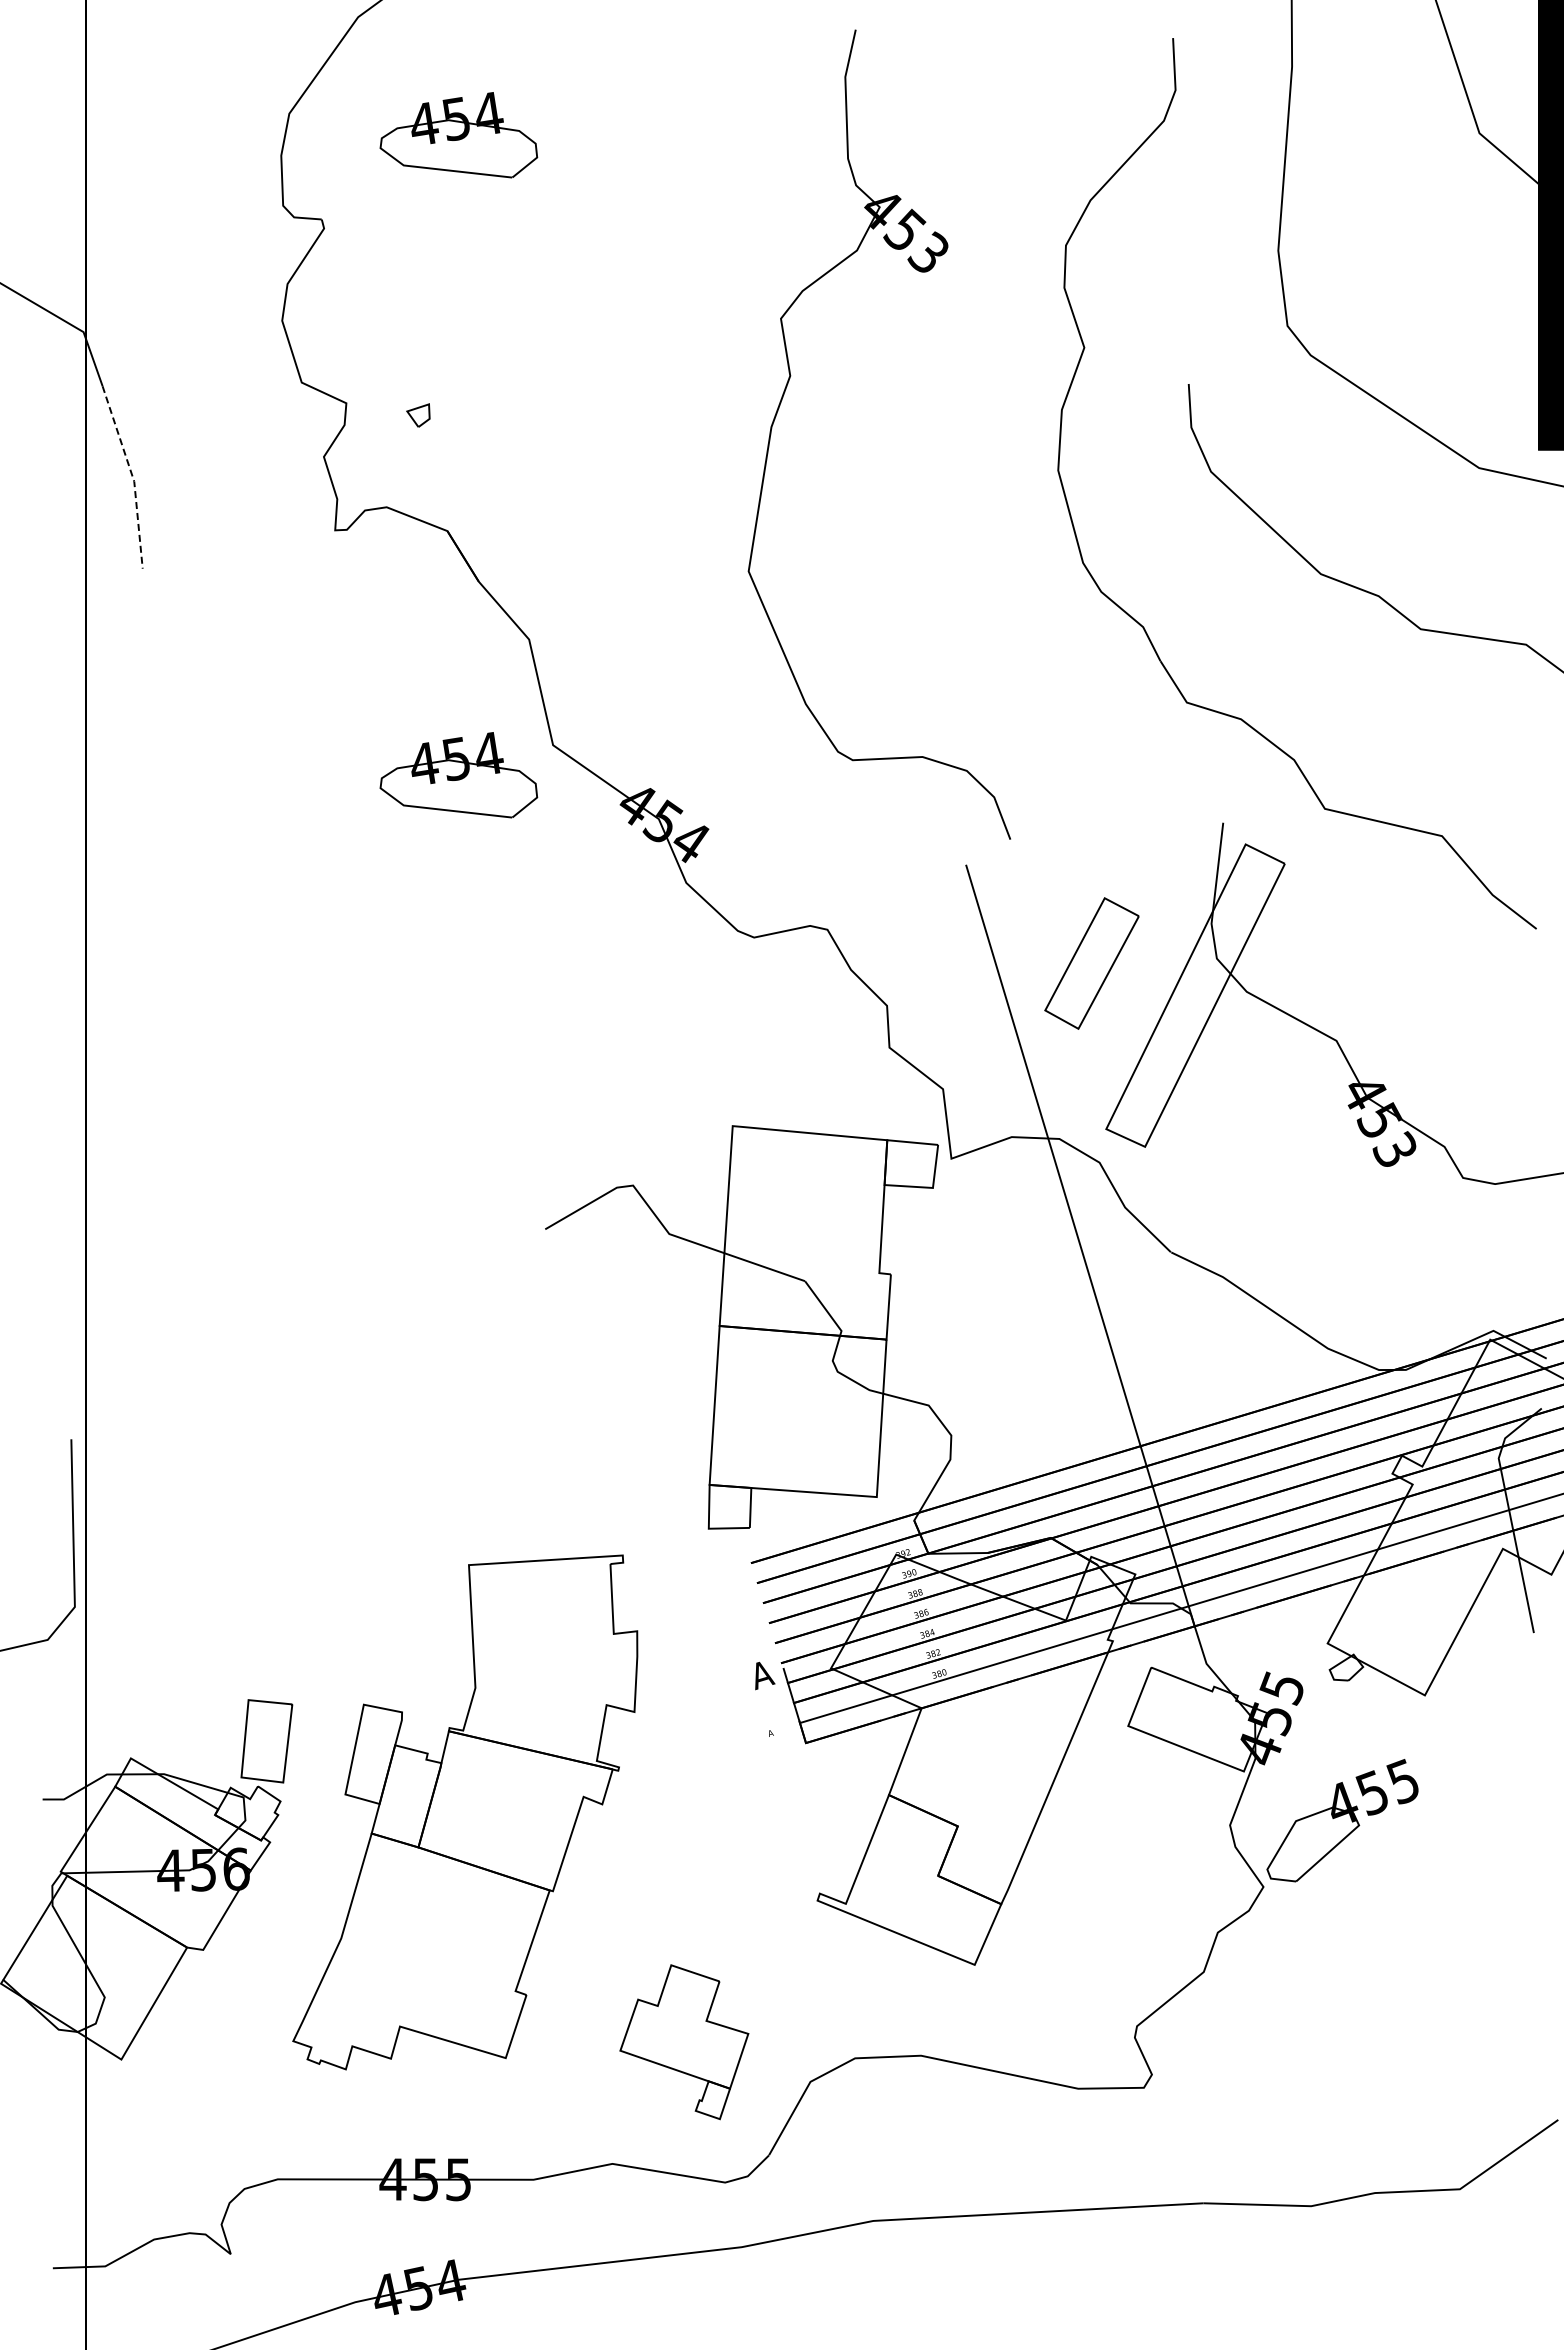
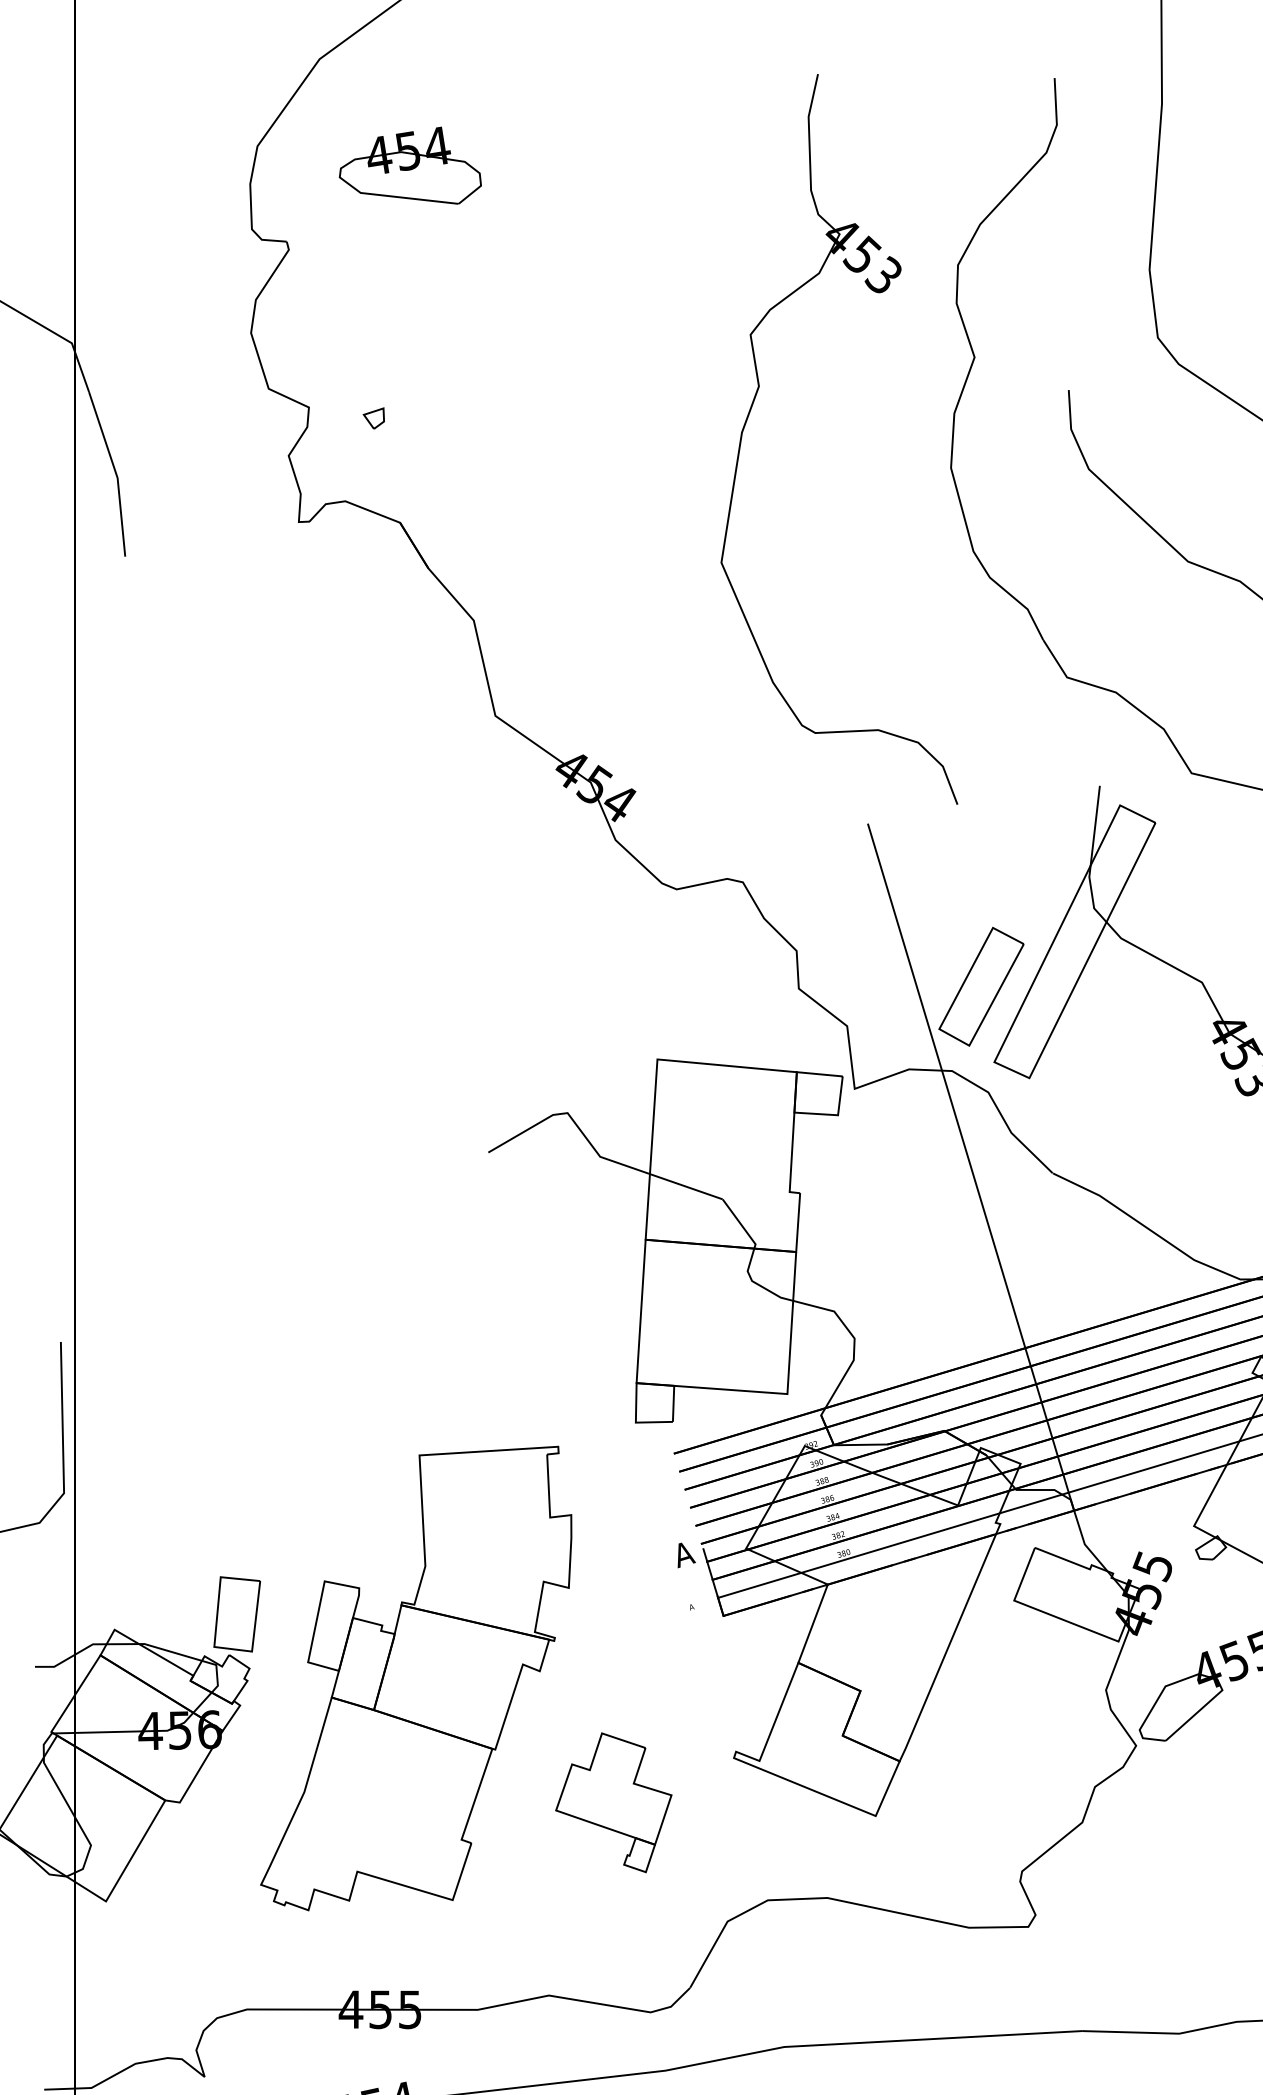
part: (782, 400) -> (751, 408), moved
line: (132, 475) -> (116, 472), dashed -> solid
part: (458, 775) -> (410, 743), removed
part: (1091, 963) -> (981, 986), moved
part: (684, 2042) -> (613, 1803), moved

